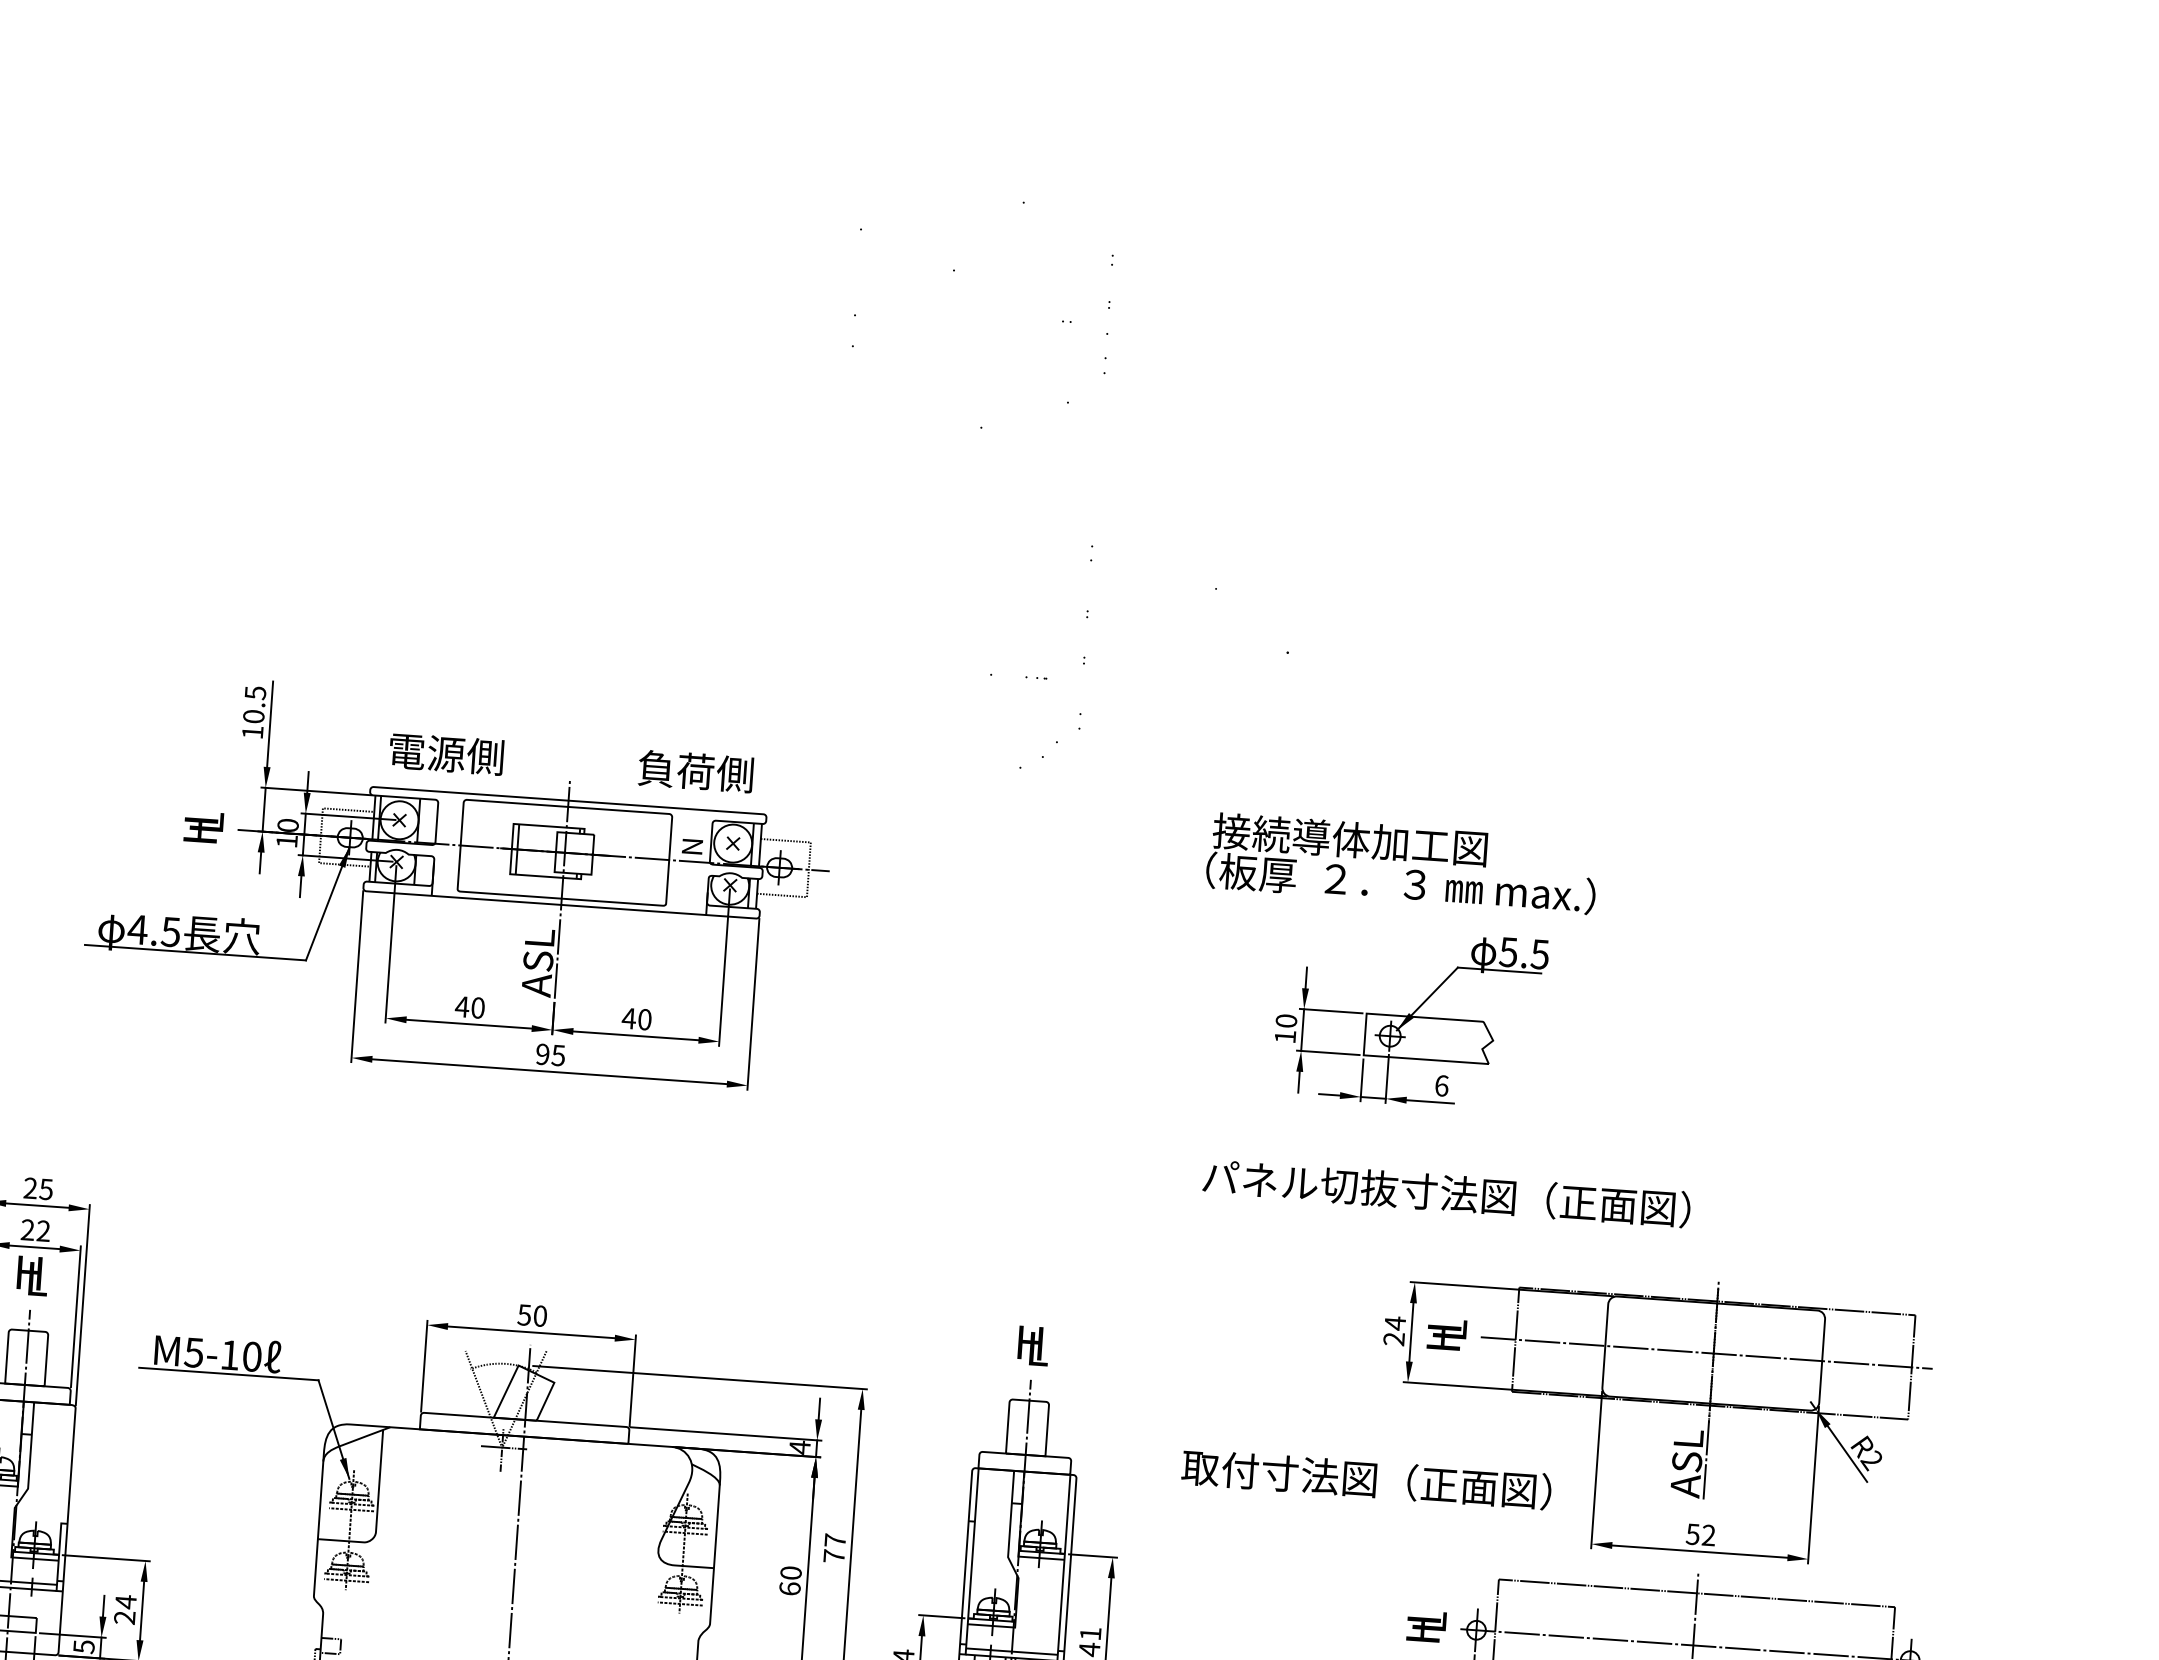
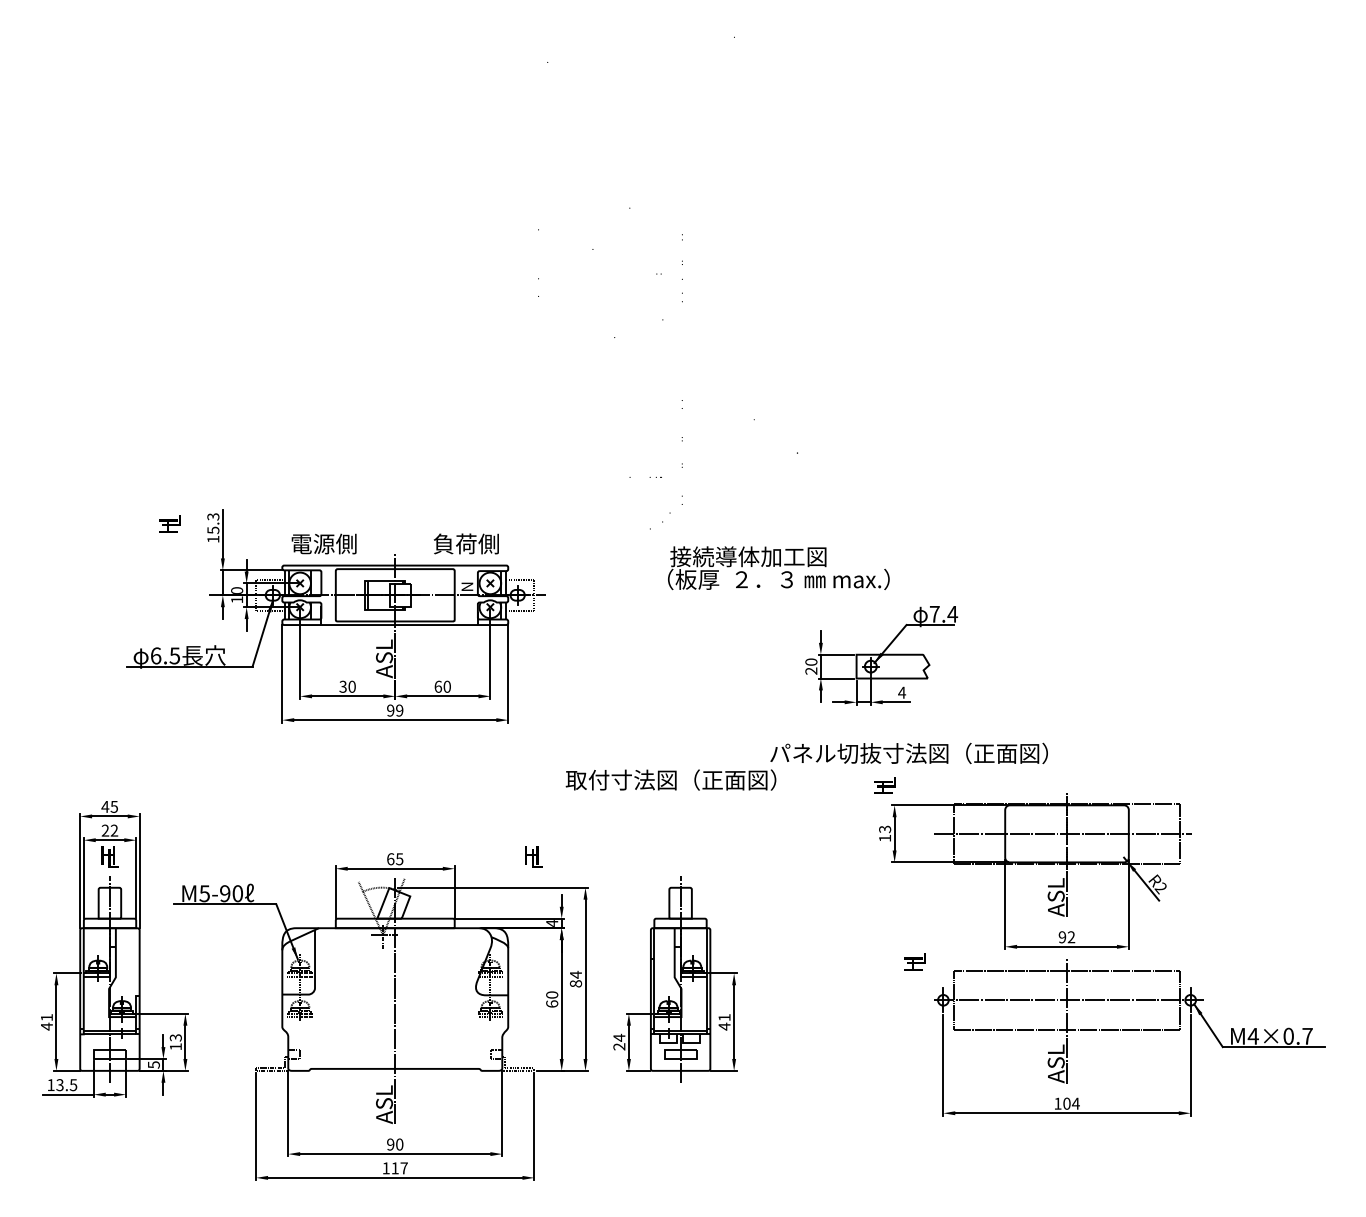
text: (254, 704) -> (213, 523), 10.5 -> 15.3
text: (202, 826) -> (169, 523), moved
text: (1401, 864) -> (778, 568), moved
text: (137, 928) -> (155, 655), 4.5 -> 6.5
text: (1524, 953) -> (943, 614), 5.5 -> 7.4
text: (462, 1006) -> (343, 686), 40 -> 30
text: (629, 1018) -> (438, 686), 40 -> 60
text: (1285, 1035) -> (811, 670), 10 -> 20
text: (558, 1055) -> (399, 710), 95 -> 99
text: (1442, 1085) -> (902, 692), 6 -> 4
text: (30, 1187) -> (105, 806), 25 -> 45
text: (532, 1316) -> (395, 859), 50 -> 65
text: (1395, 1330) -> (885, 833), 24 -> 13
text: (1446, 1334) -> (884, 785), moved
text: (1033, 1345) -> (533, 856), moved
text: (230, 1354) -> (225, 893), M5-10 -> M5-90
text: (1365, 1478) -> (670, 779), moved
text: (1693, 1534) -> (1062, 937), 52 -> 92
text: (834, 1546) -> (575, 978), 77 -> 84
text: (124, 1608) -> (175, 1041), 24 -> 13
text: (1425, 1625) -> (914, 961), moved

